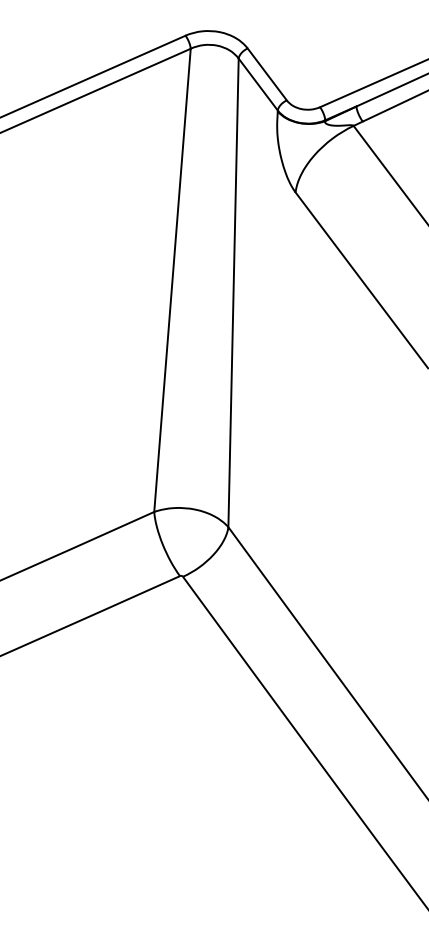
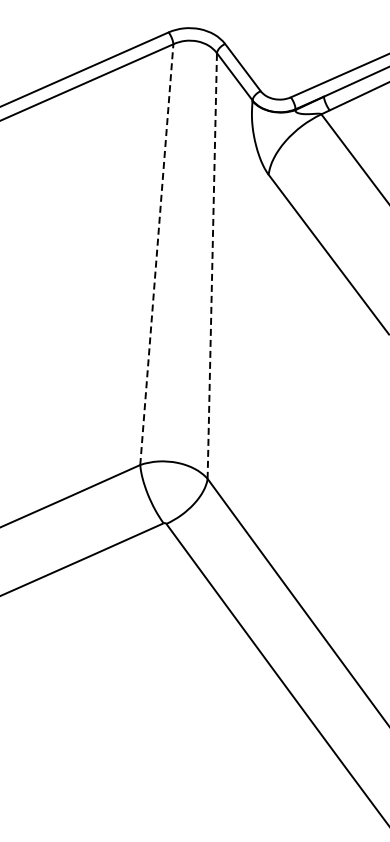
line: (172, 280) -> (156, 254), solid -> dashed
line: (233, 293) -> (212, 266), solid -> dashed

